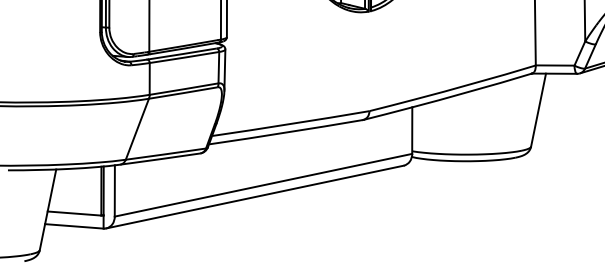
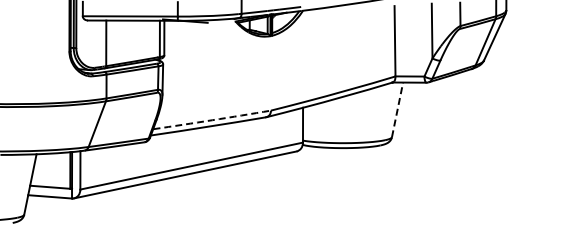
line: (538, 109) -> (397, 109), solid -> dashed
arc: (291, 124) -> (212, 120), solid -> dashed

